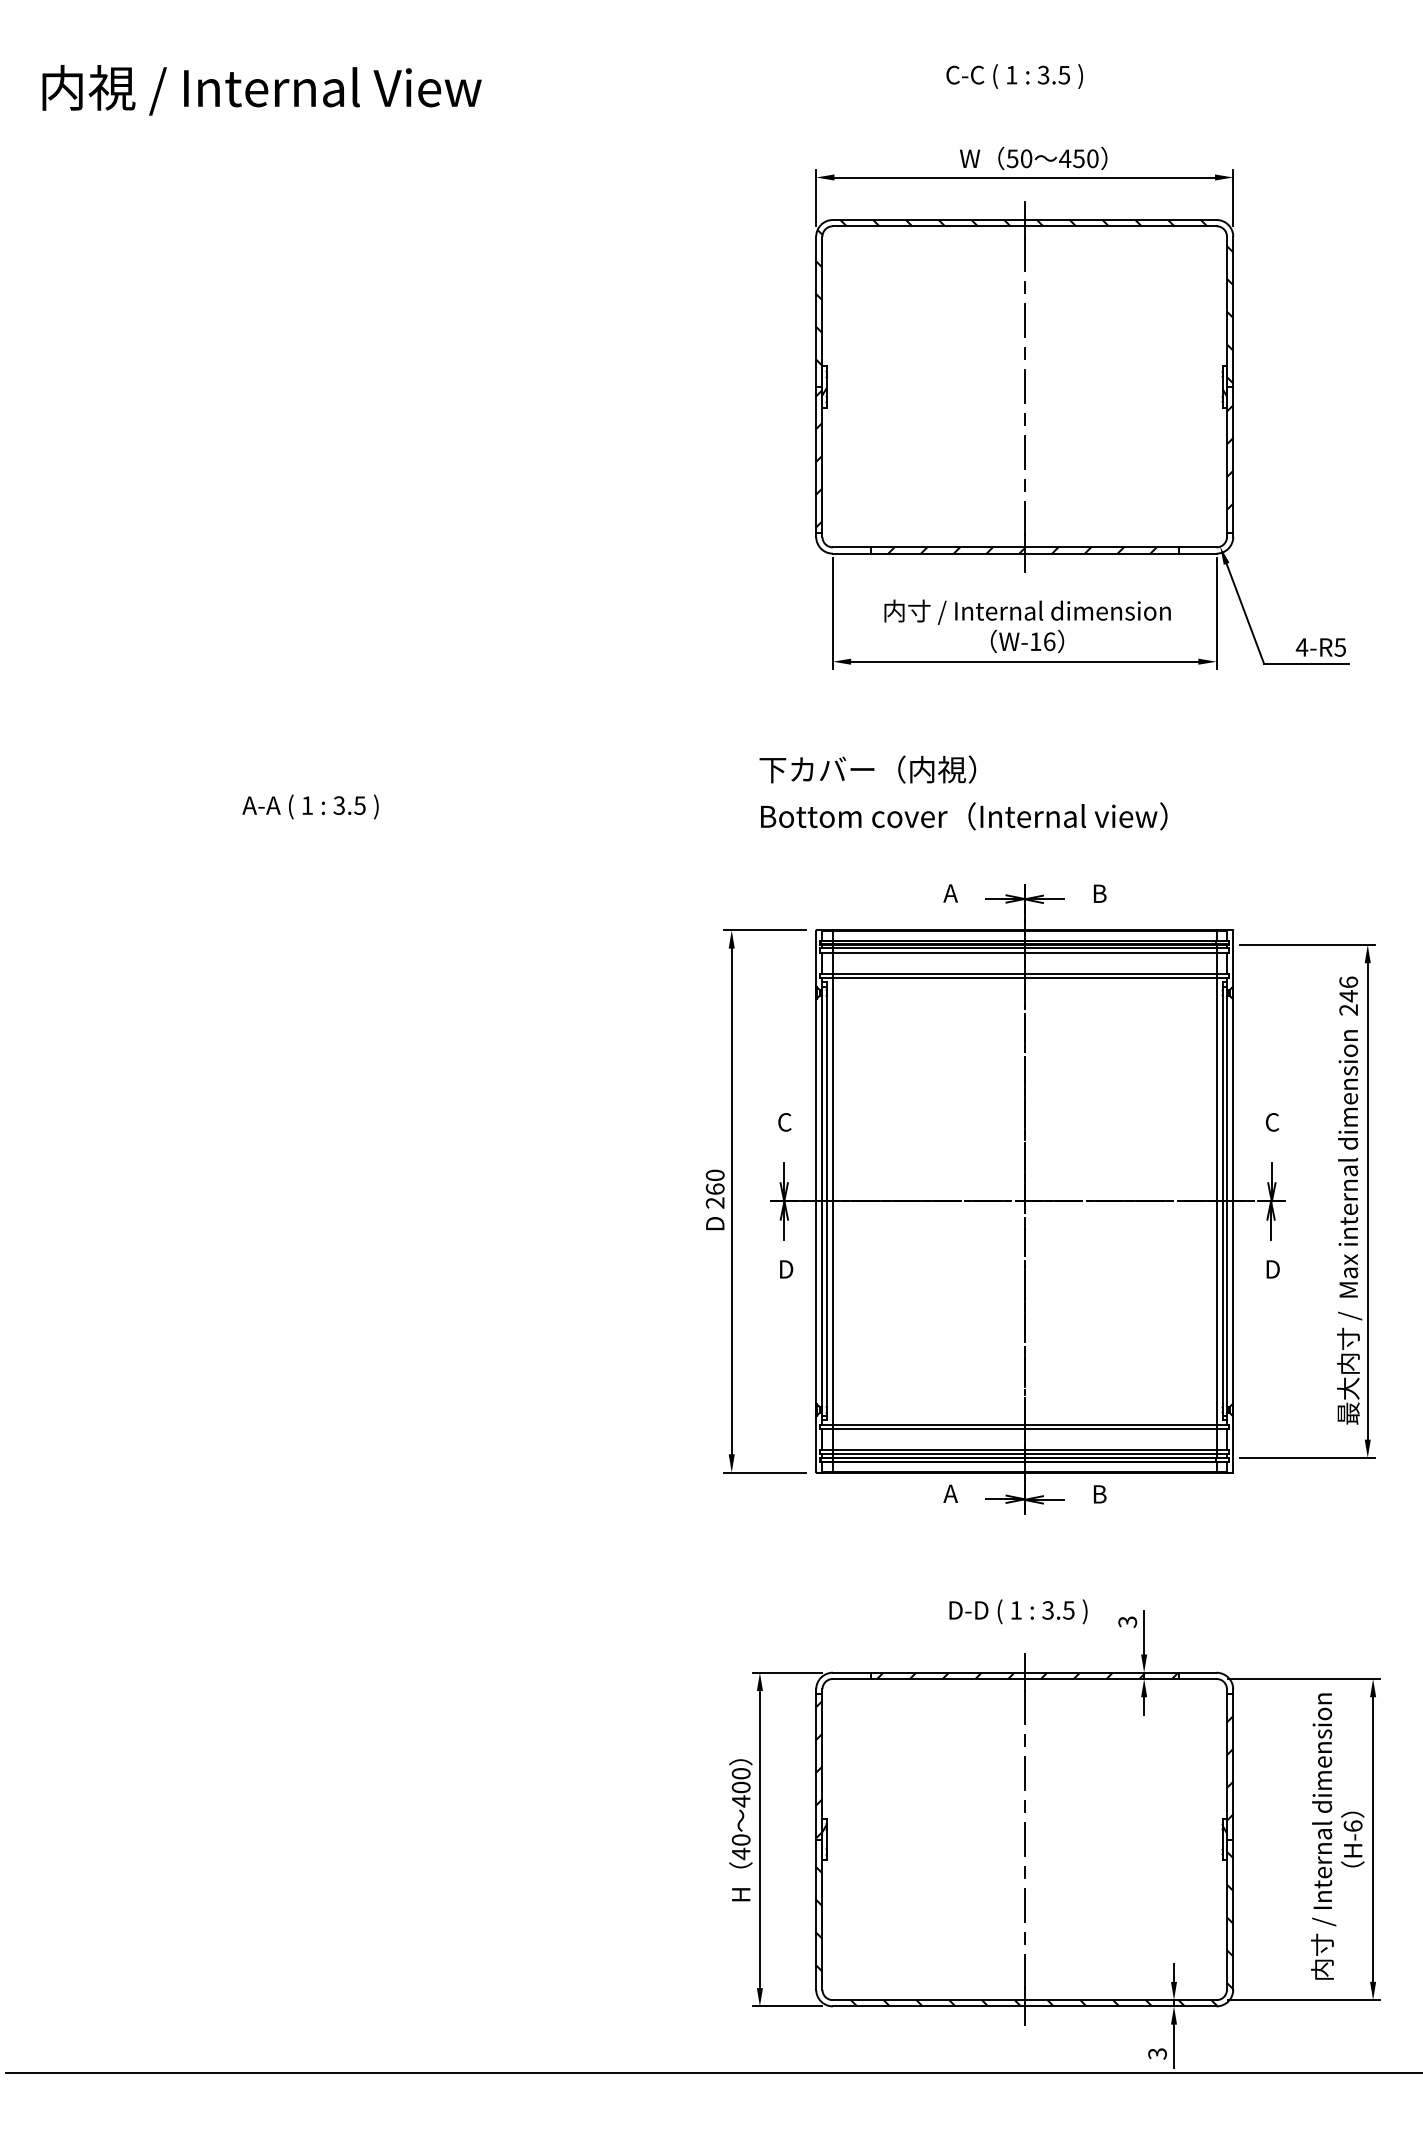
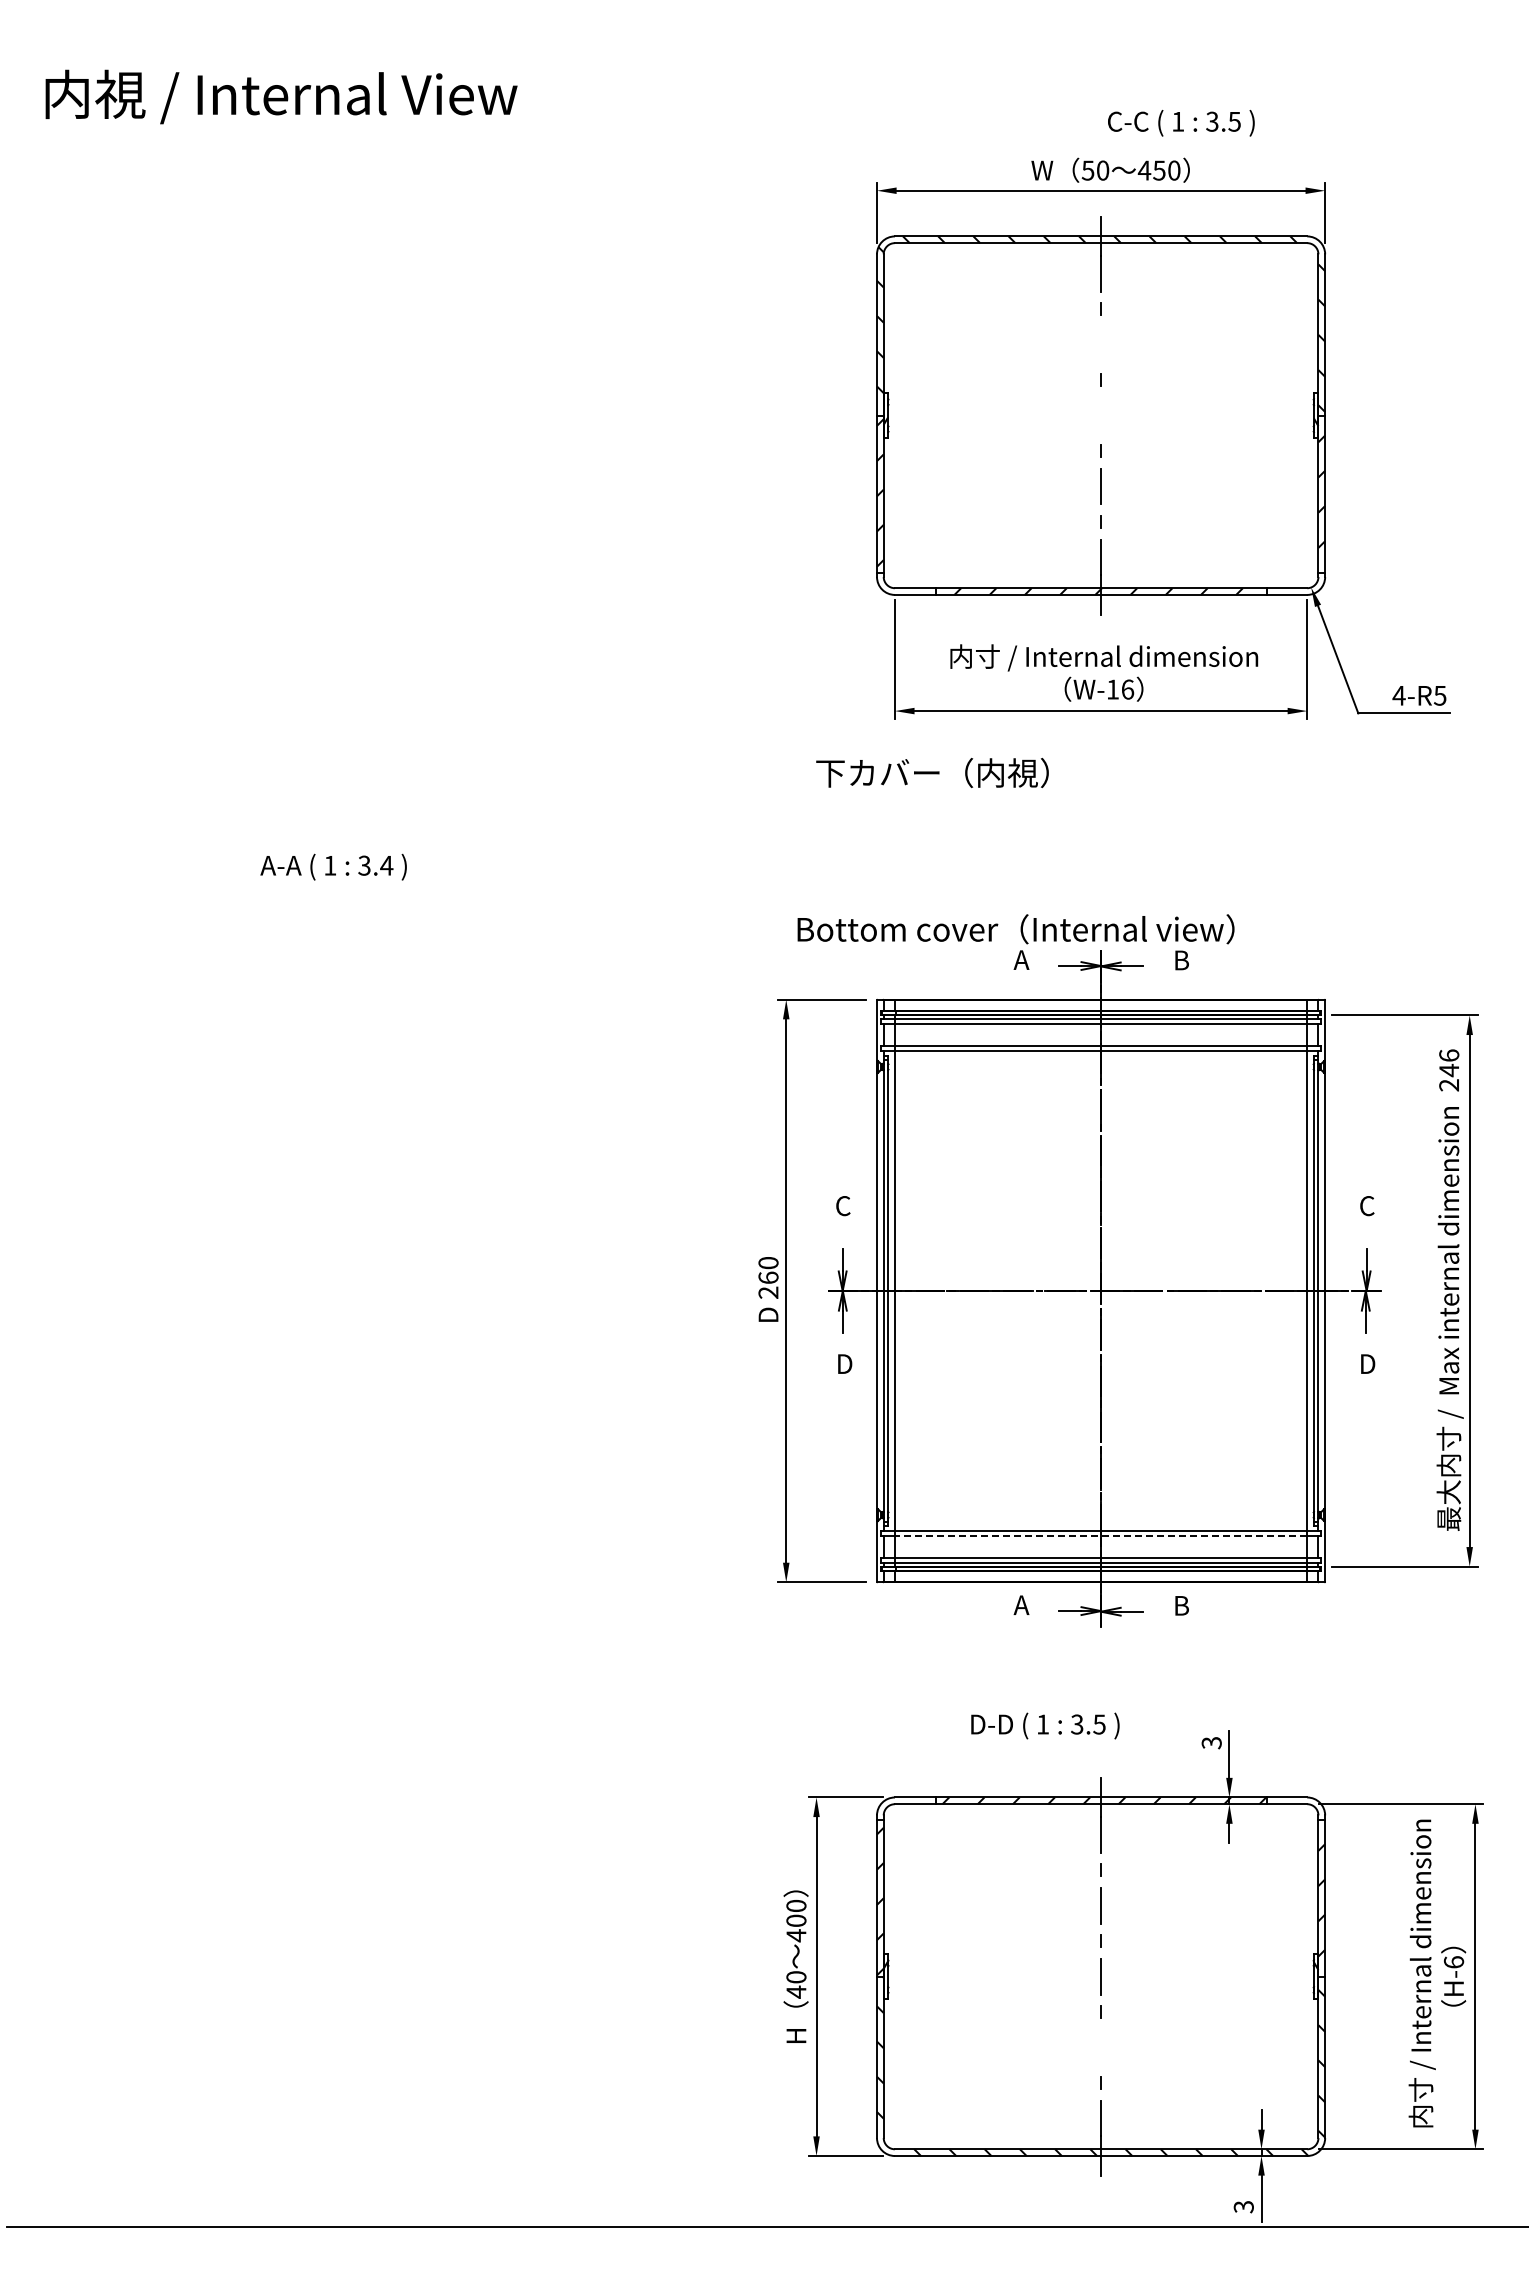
text: (1014, 76) -> (1181, 123), moved
line: (1025, 320) -> (1101, 344), removed
line: (1025, 386) -> (1101, 415), removed
text: (867, 769) -> (932, 772), moved
text: (359, 805) -> (386, 865), 3.5 -> 3.4
text: (963, 816) -> (1015, 929), moved
line: (1024, 1428) -> (1100, 1535), solid -> dashed
text: (1018, 1611) -> (1045, 1725), moved
line: (1025, 1905) -> (1101, 2047), removed

